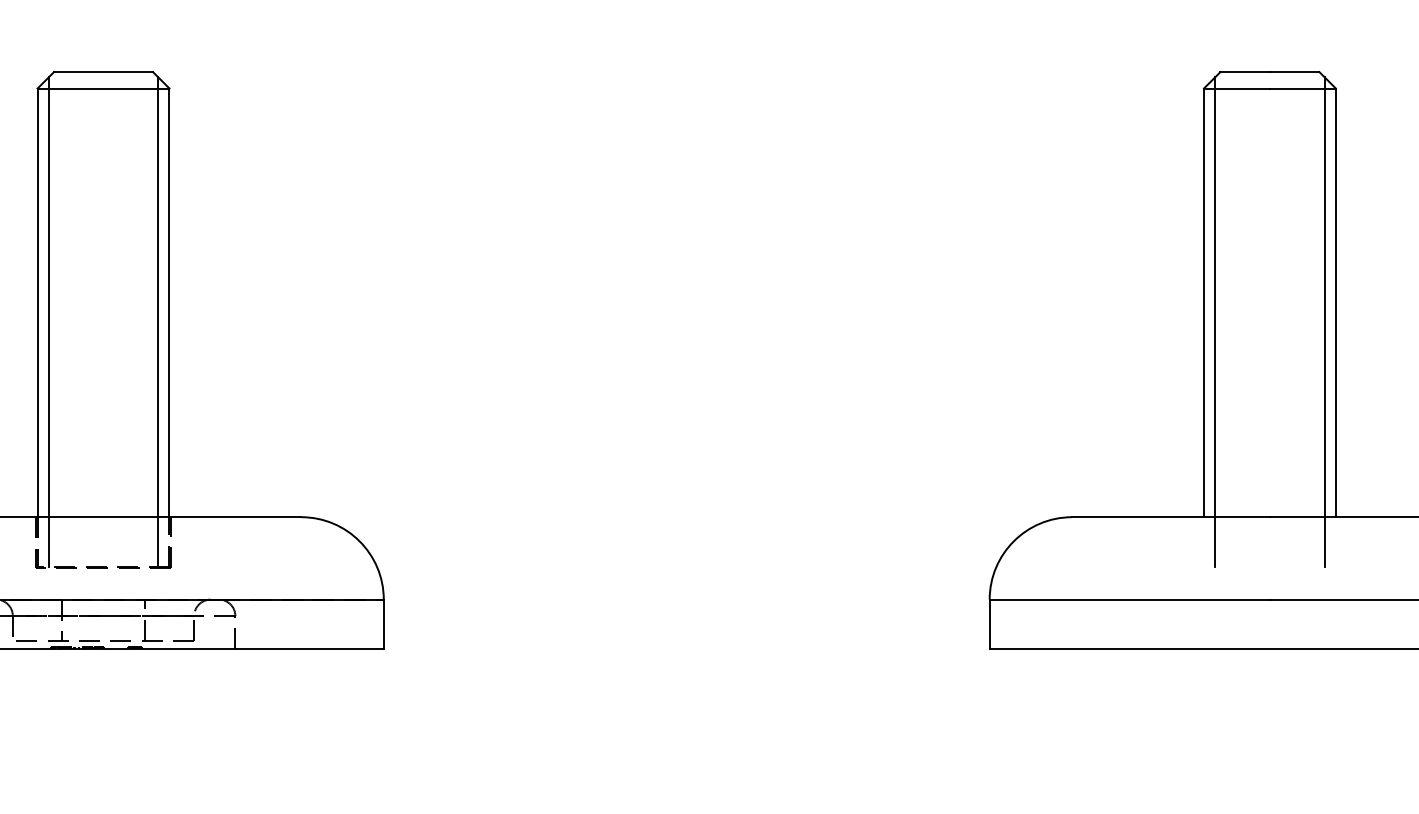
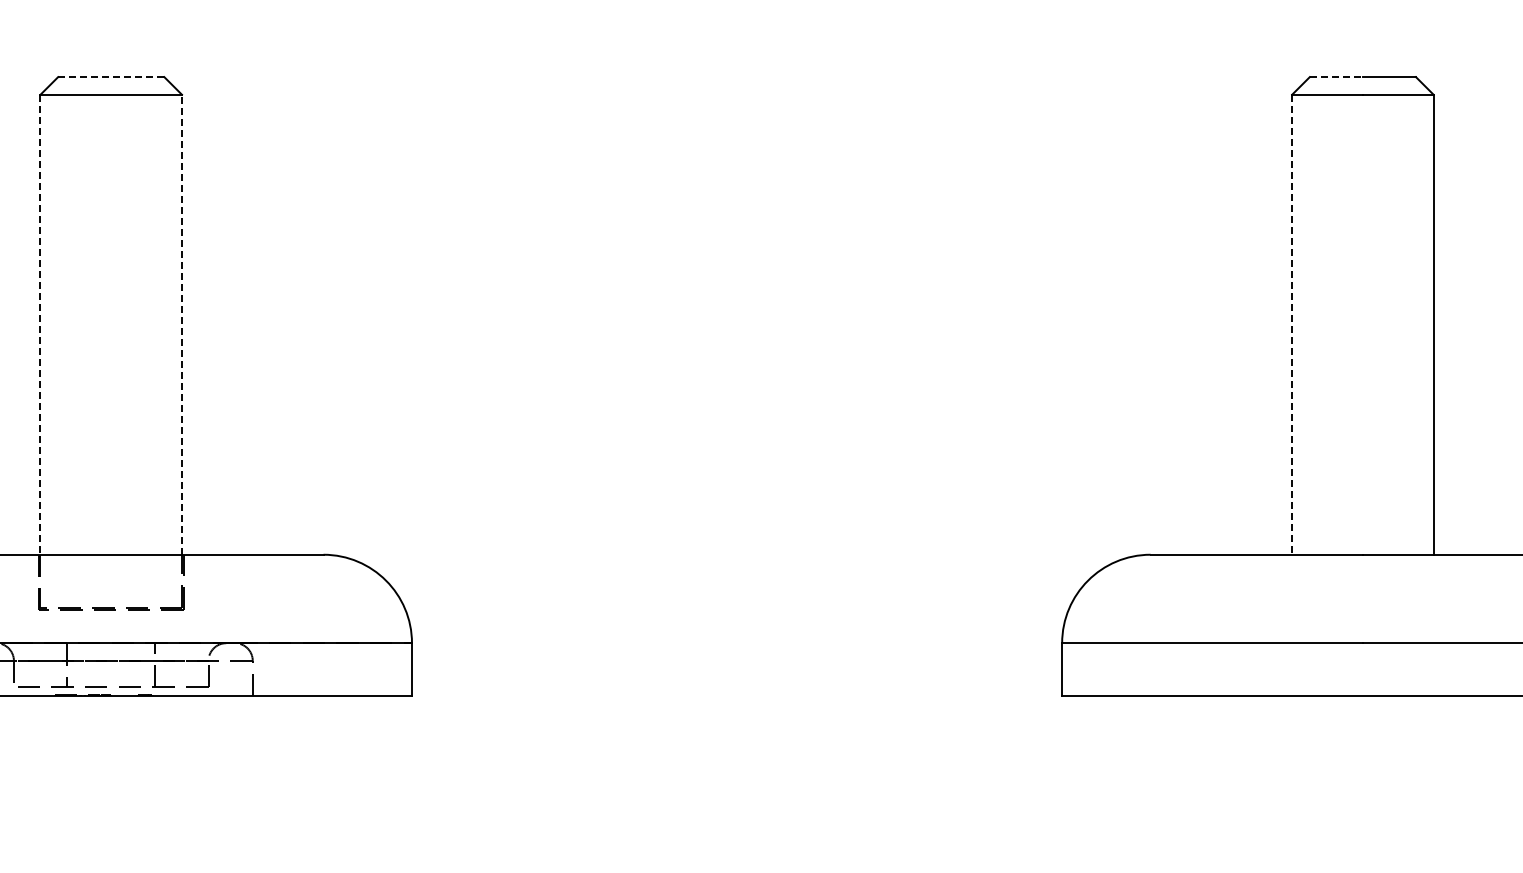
line: (103, 72) -> (111, 77), solid -> dashed
line: (1245, 72) -> (1336, 77), solid -> dashed
line: (37, 302) -> (40, 324), solid -> dashed
line: (169, 302) -> (182, 324), solid -> dashed
line: (1204, 302) -> (1292, 324), solid -> dashed
line: (48, 321) -> (52, 344), removed
line: (157, 321) -> (169, 344), removed
line: (1215, 321) -> (1304, 344), removed
line: (1324, 321) -> (1421, 344), removed

